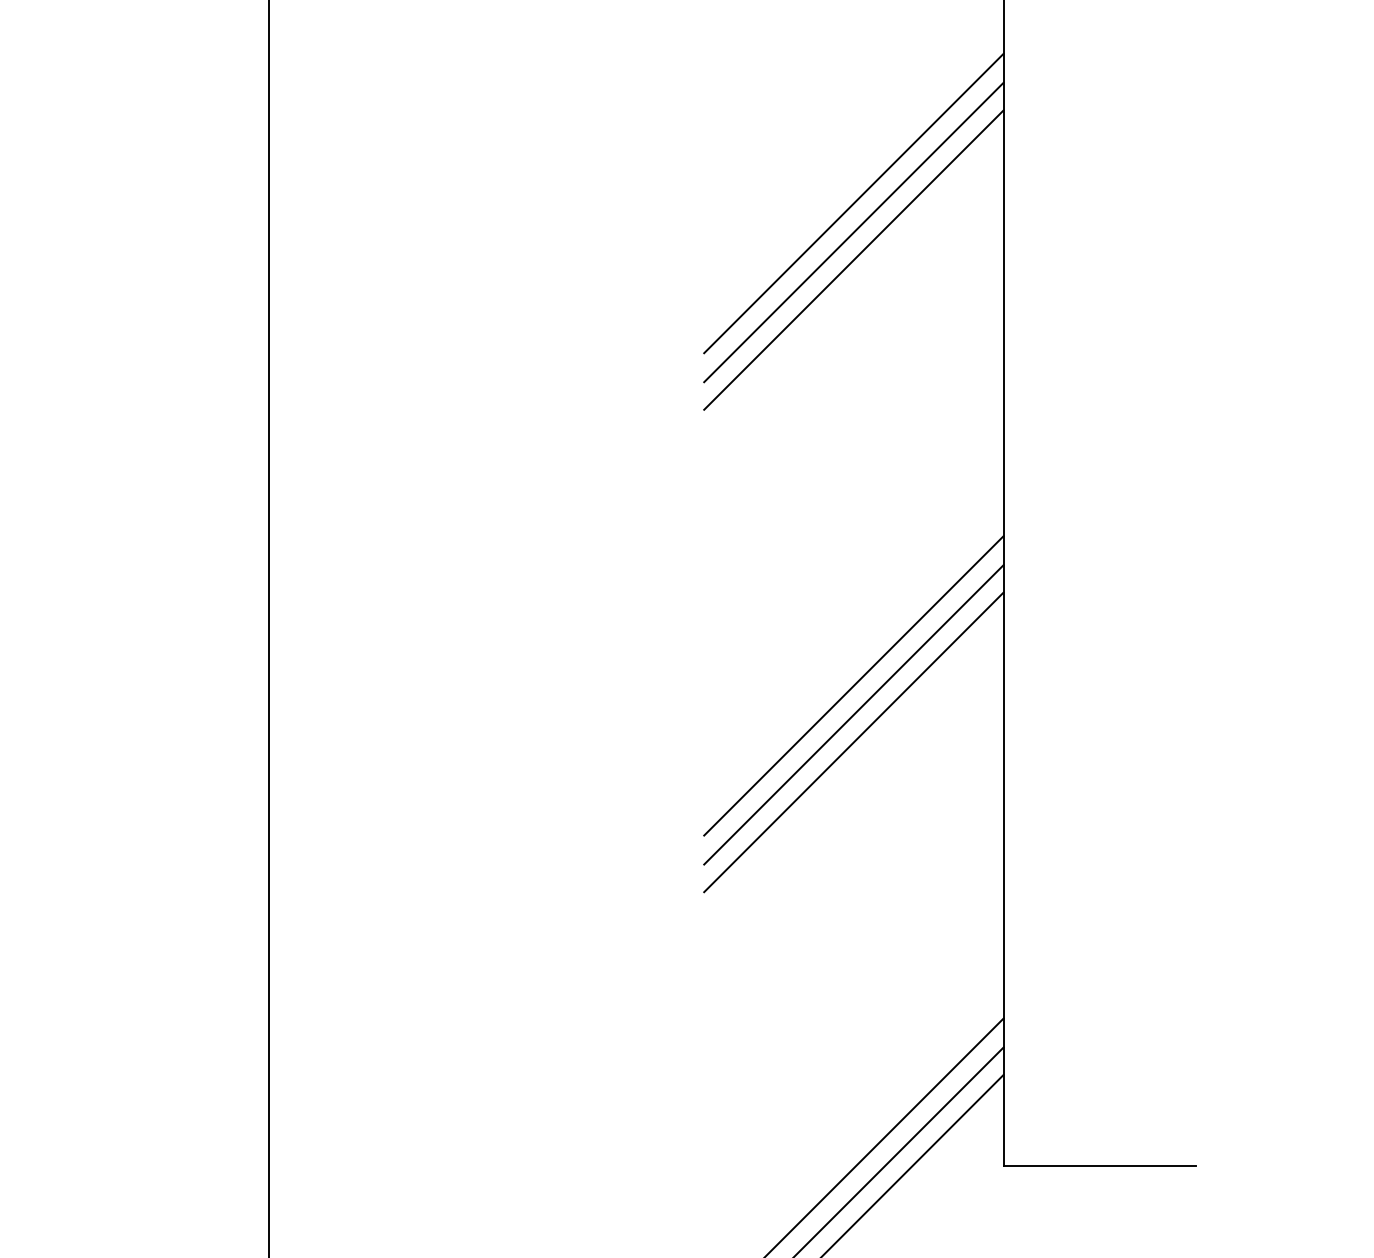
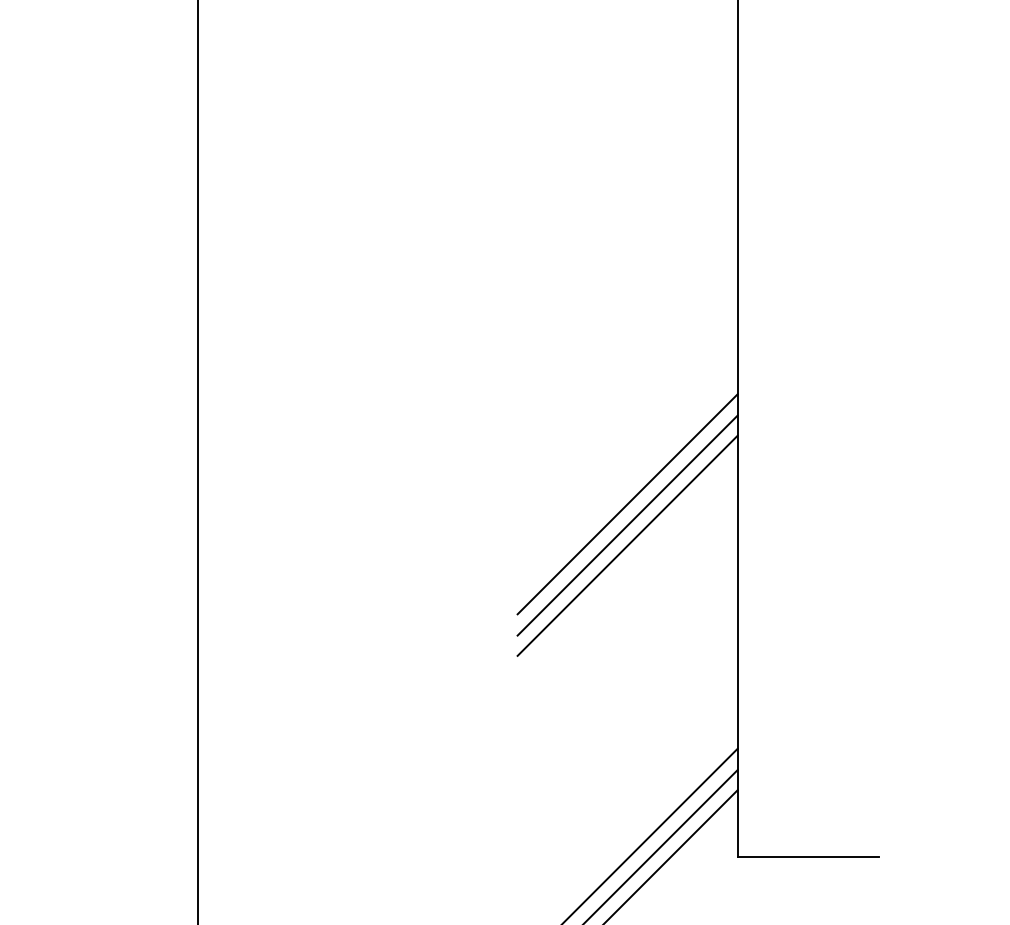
line: (853, 203) -> (627, 149), removed
line: (853, 232) -> (627, 171), removed
line: (853, 259) -> (627, 190), removed

